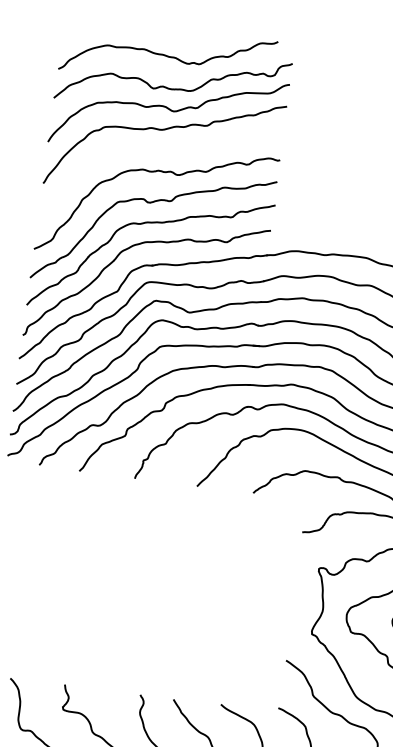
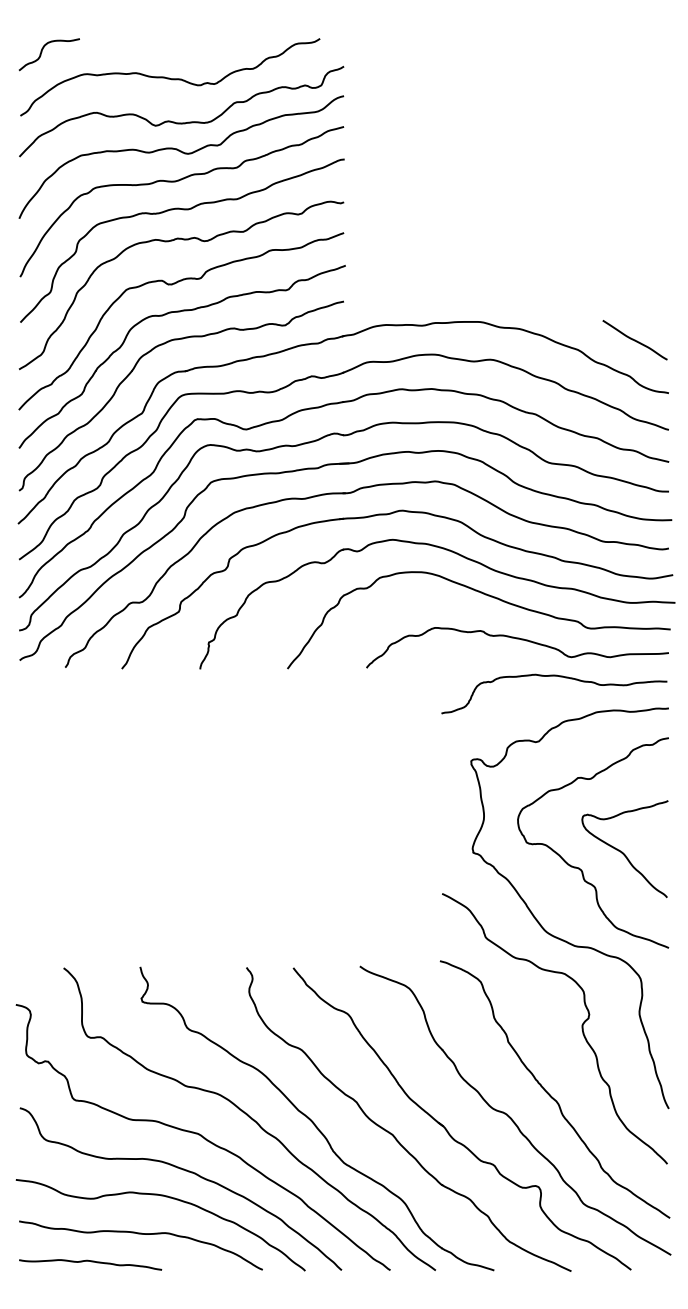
curve: (79, 26) -> (42, 52), added
curve: (165, 151) -> (183, 210), added

